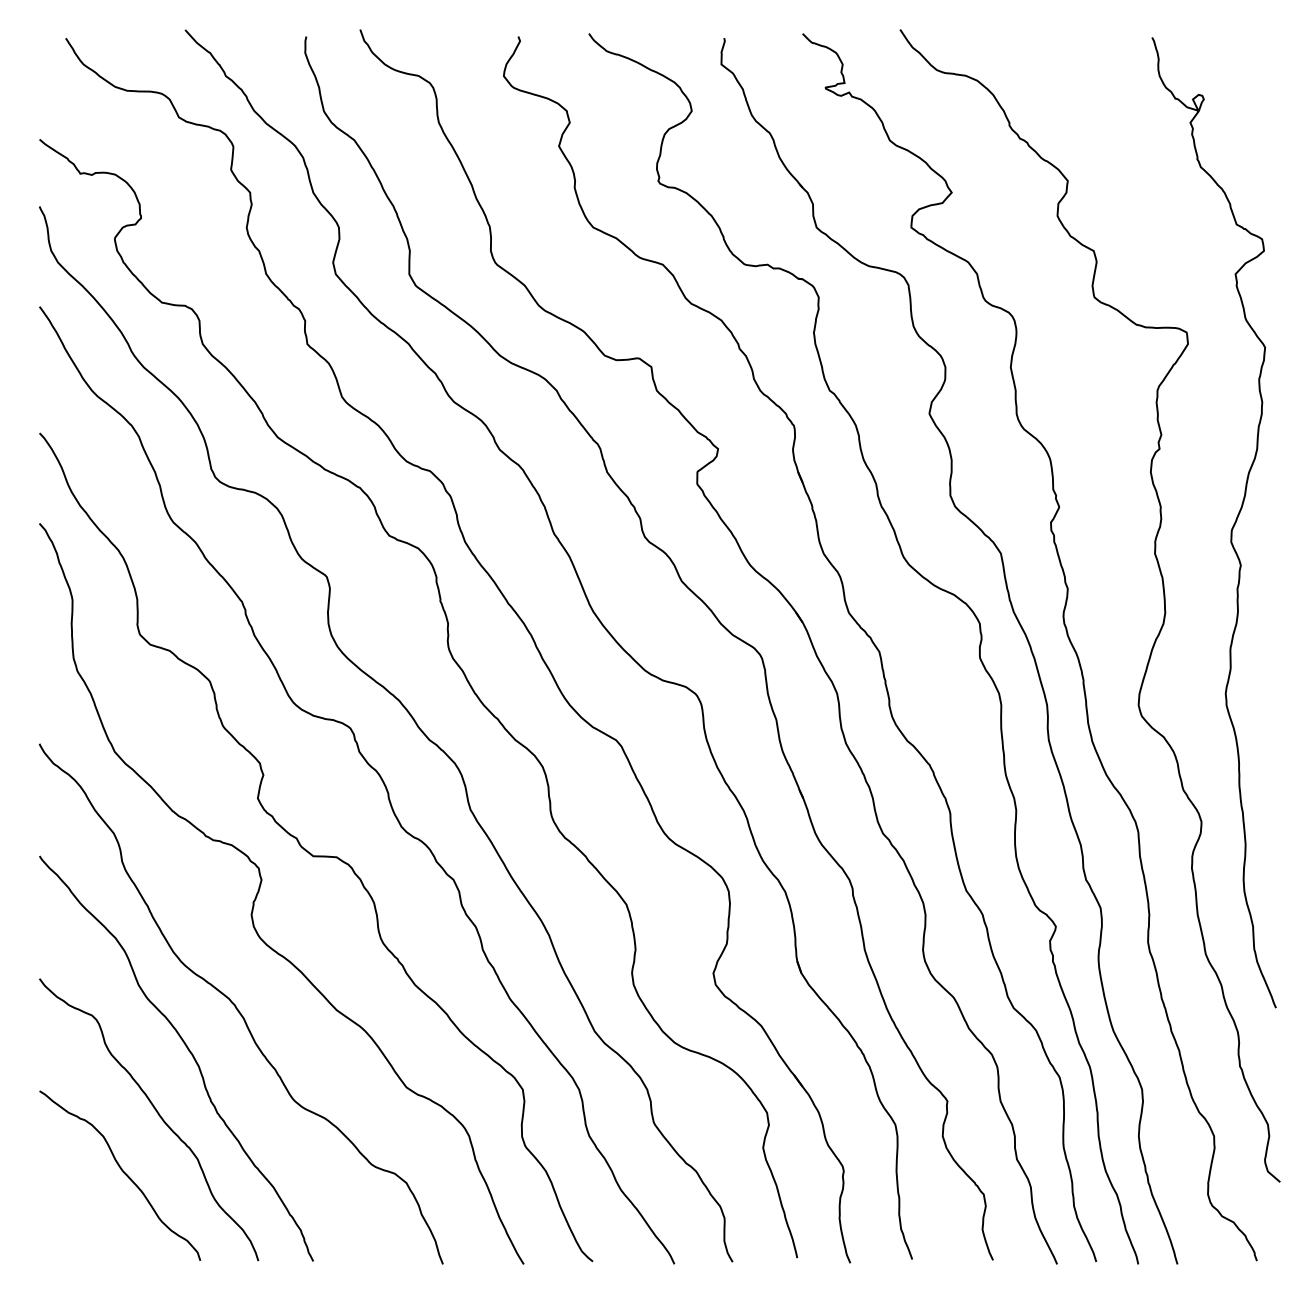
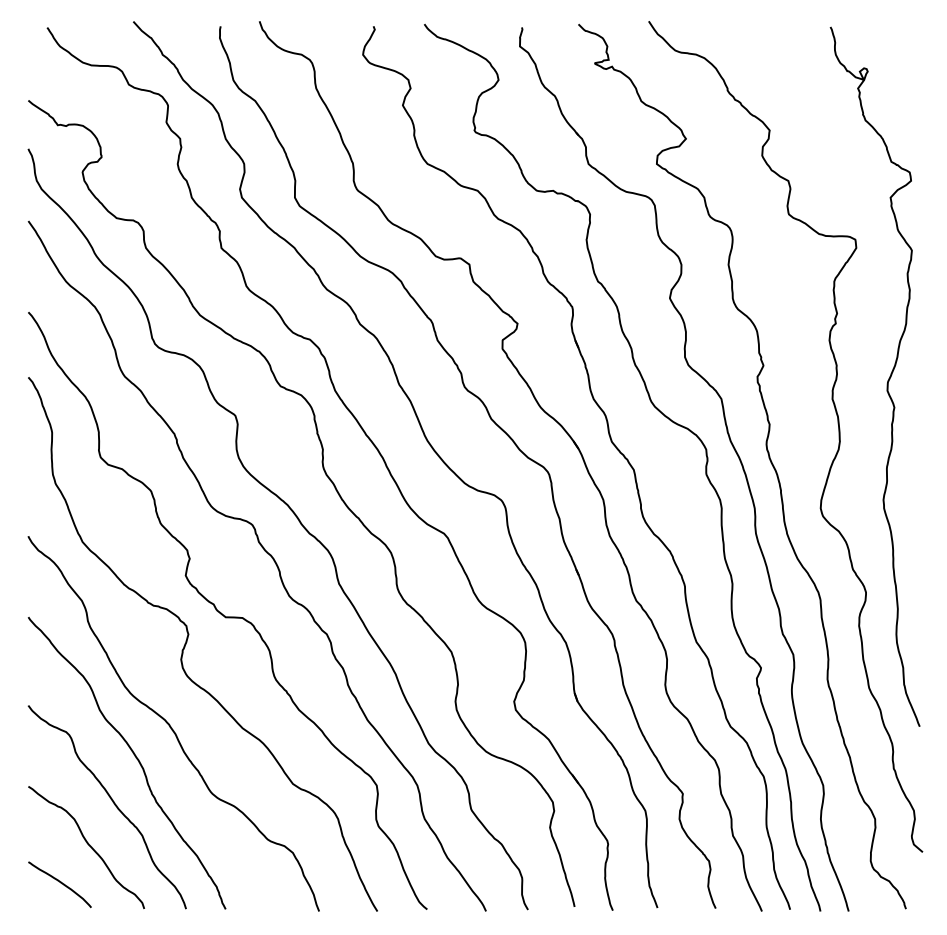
curve: (84, 1225) -> (60, 883), added

